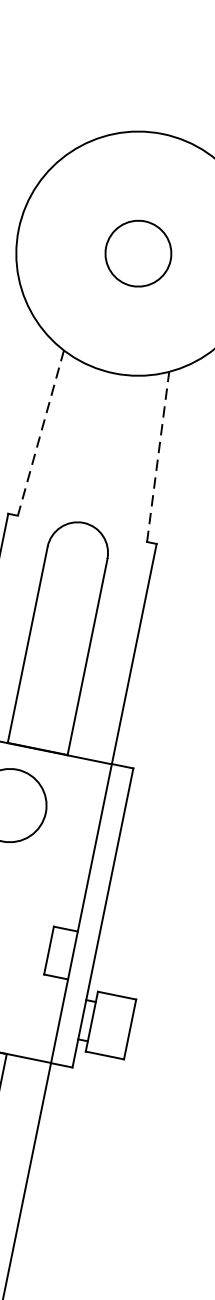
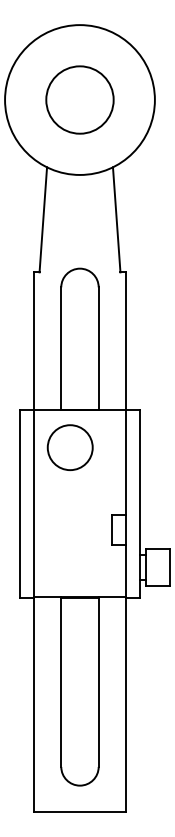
circle: (137, 252) -> (79, 99), size x1.67
line: (41, 432) -> (43, 219), dashed -> solid
line: (157, 456) -> (116, 219), dashed -> solid

